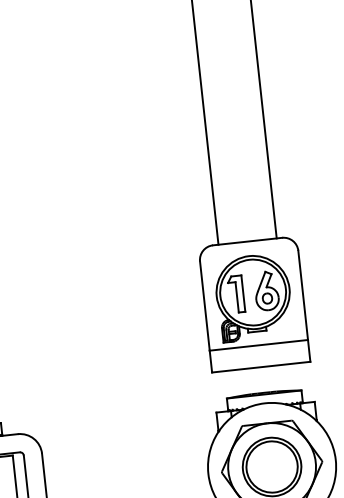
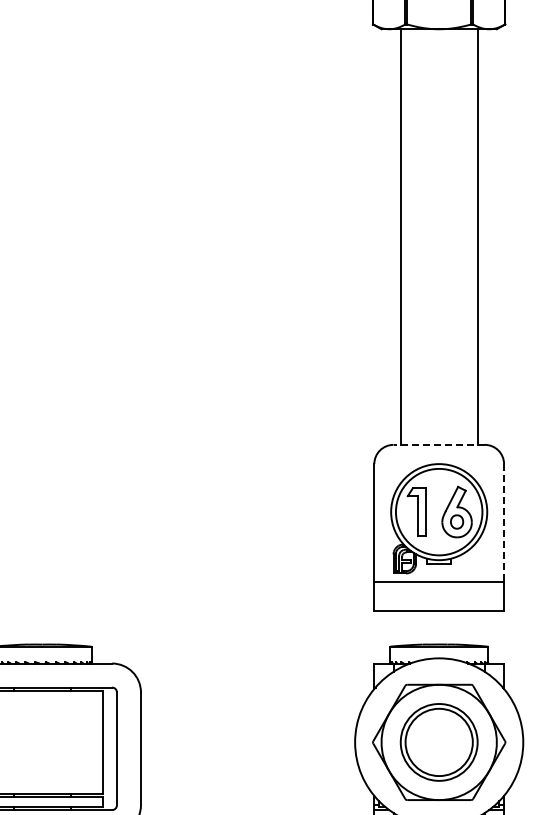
line: (247, 241) -> (439, 444), solid -> dashed
line: (303, 295) -> (504, 522), solid -> dashed

